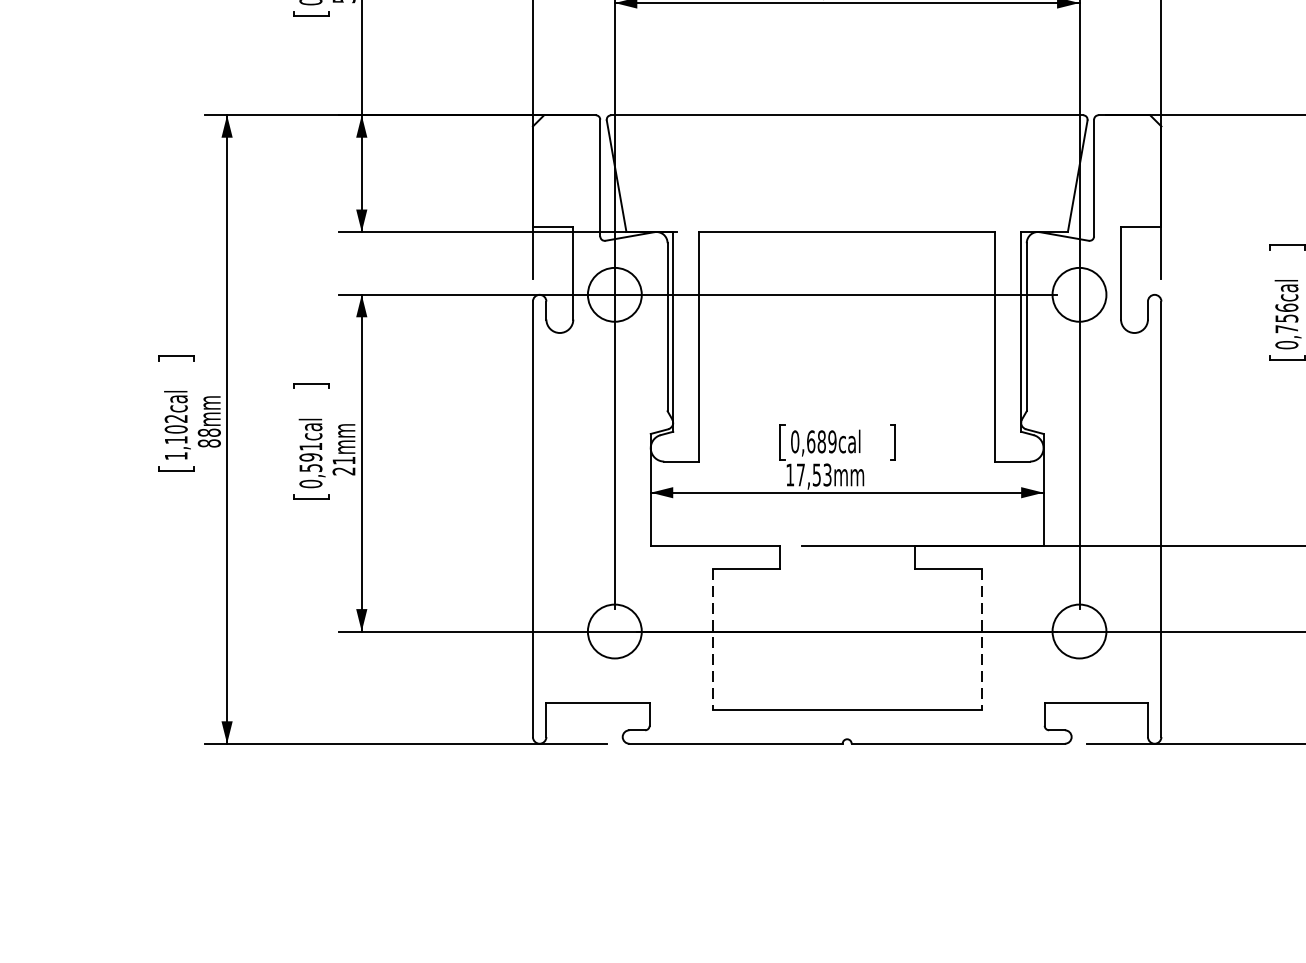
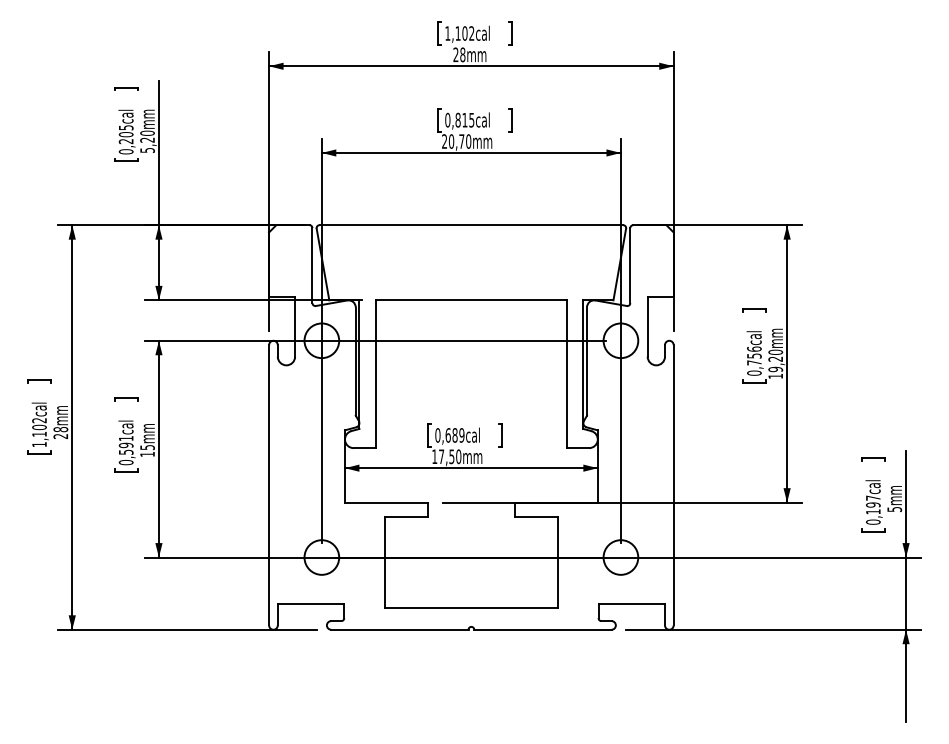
text: (208, 443) -> (60, 436), 88mm -> 28mm
text: (343, 465) -> (147, 450), 21mm -> 15mm
text: (827, 474) -> (458, 456), 17,53mm -> 17,50mm
line: (712, 639) -> (384, 562), dashed -> solid
line: (982, 639) -> (558, 562), dashed -> solid

